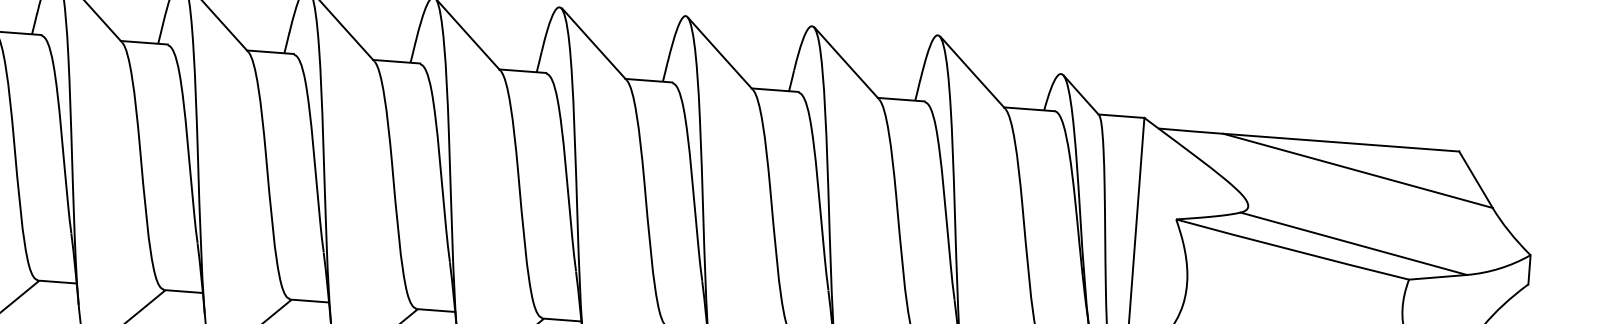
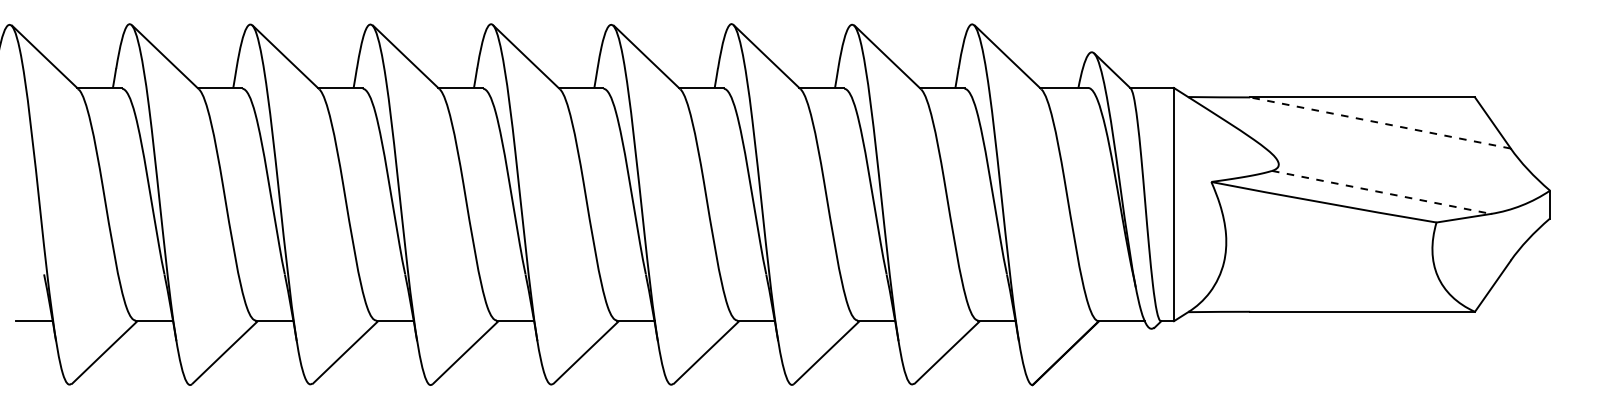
line: (1358, 171) -> (1380, 123), solid -> dashed
line: (1353, 243) -> (1381, 192), solid -> dashed

